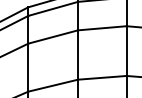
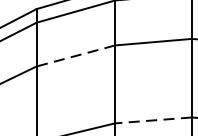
line: (53, 37) -> (76, 56), solid -> dashed
line: (101, 77) -> (152, 119), solid -> dashed

